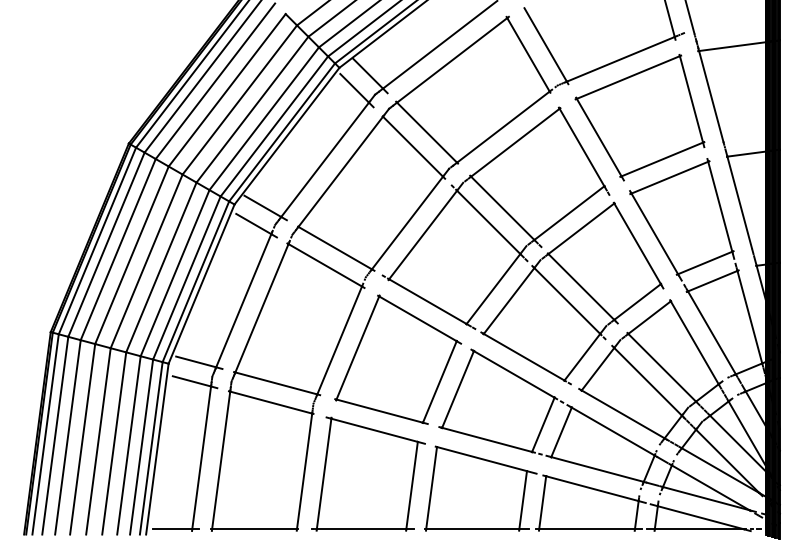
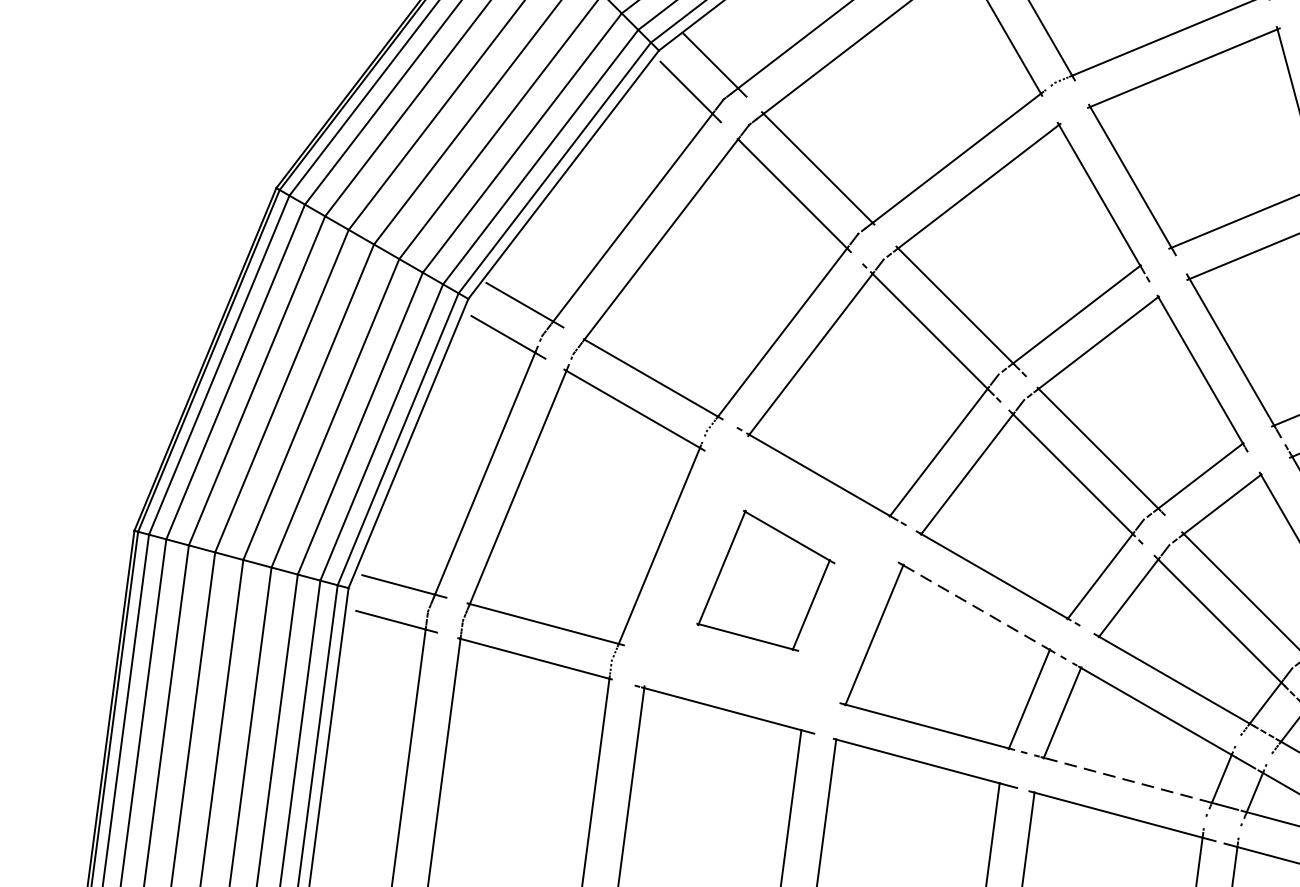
part: (398, 359) -> (766, 580), size x0.6
line: (514, 374) -> (977, 607), solid -> dashed
line: (597, 469) -> (1127, 780), solid -> dashed

